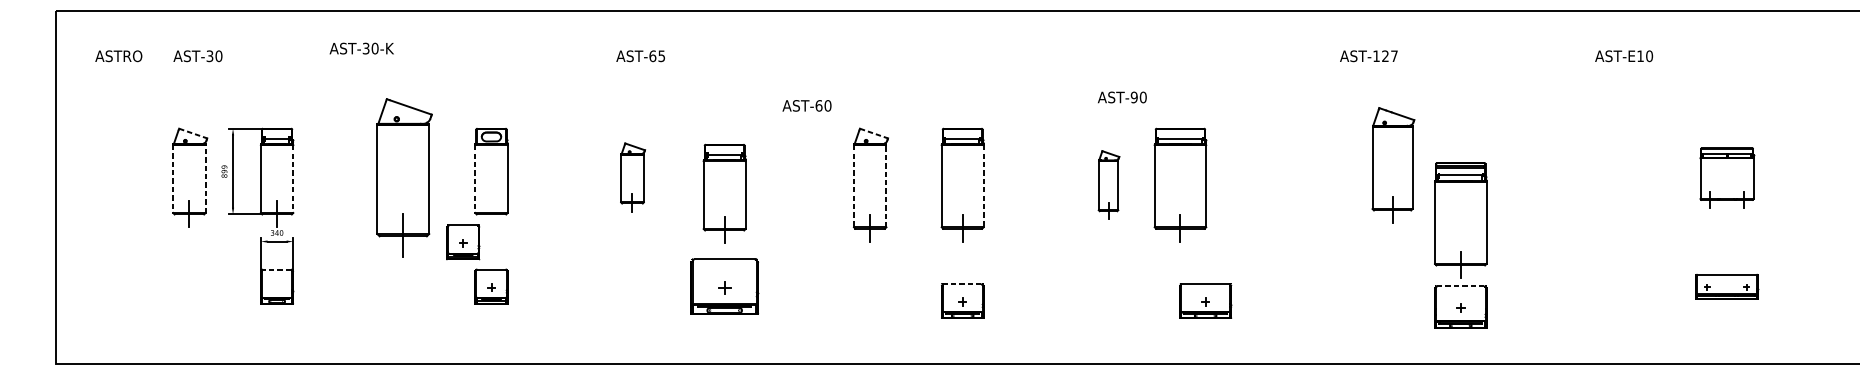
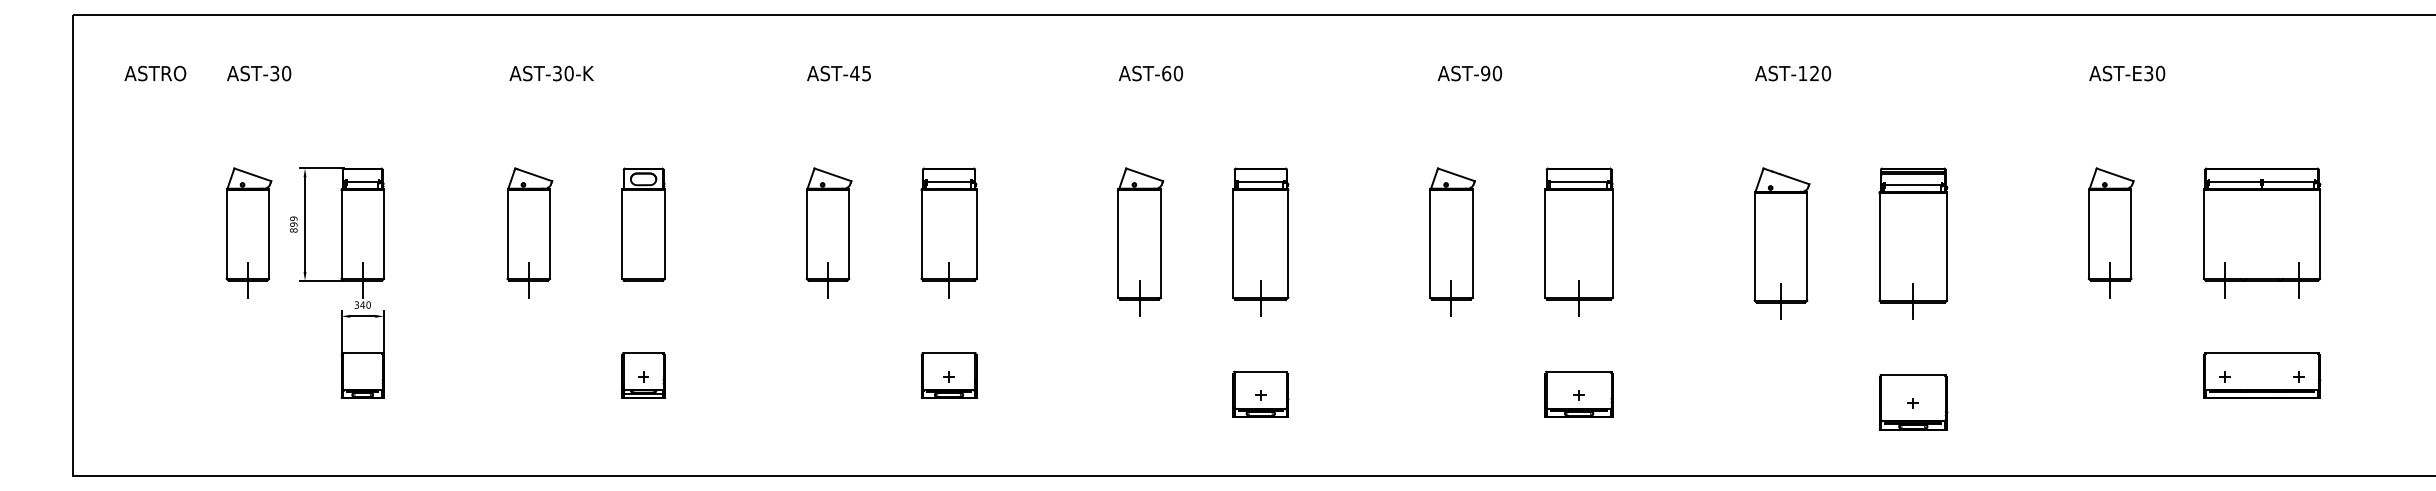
text: (361, 48) -> (551, 73), moved
text: (652, 56) -> (854, 73), AST-65 -> AST-45
text: (1394, 56) -> (1826, 73), AST-127 -> AST-120
text: (1640, 56) -> (2148, 73), AST-E10 -> AST-E30
text: (1121, 97) -> (1469, 73), moved
text: (806, 105) -> (1150, 73), moved
line: (193, 134) -> (253, 175), dashed -> solid
line: (874, 134) -> (1145, 175), dashed -> solid
part: (1393, 165) -> (1781, 243), moved
part: (404, 177) -> (529, 232), size x0.62
part: (632, 177) -> (828, 232), size x1.43
part: (1612, 177) -> (2111, 232), added
part: (1727, 177) -> (2262, 232), size x1.67
line: (205, 178) -> (269, 233), dashed -> solid
line: (173, 179) -> (226, 234), dashed -> solid
line: (292, 179) -> (383, 234), dashed -> solid
line: (475, 179) -> (622, 234), dashed -> solid
part: (1109, 184) -> (1452, 241), size x1.67
part: (1180, 184) -> (1578, 241), moved
line: (854, 185) -> (1118, 243), dashed -> solid
line: (886, 185) -> (1160, 243), dashed -> solid
line: (983, 185) -> (1288, 243), dashed -> solid
part: (724, 193) -> (948, 232), moved
part: (1460, 220) -> (1913, 243), moved
part: (463, 242) -> (606, 317), removed
line: (276, 269) -> (362, 353), dashed -> solid
line: (962, 283) -> (1260, 371), dashed -> solid
line: (1460, 285) -> (1913, 374), dashed -> solid
part: (724, 286) -> (948, 375), size x0.62
part: (1727, 286) -> (2262, 375), size x1.43

